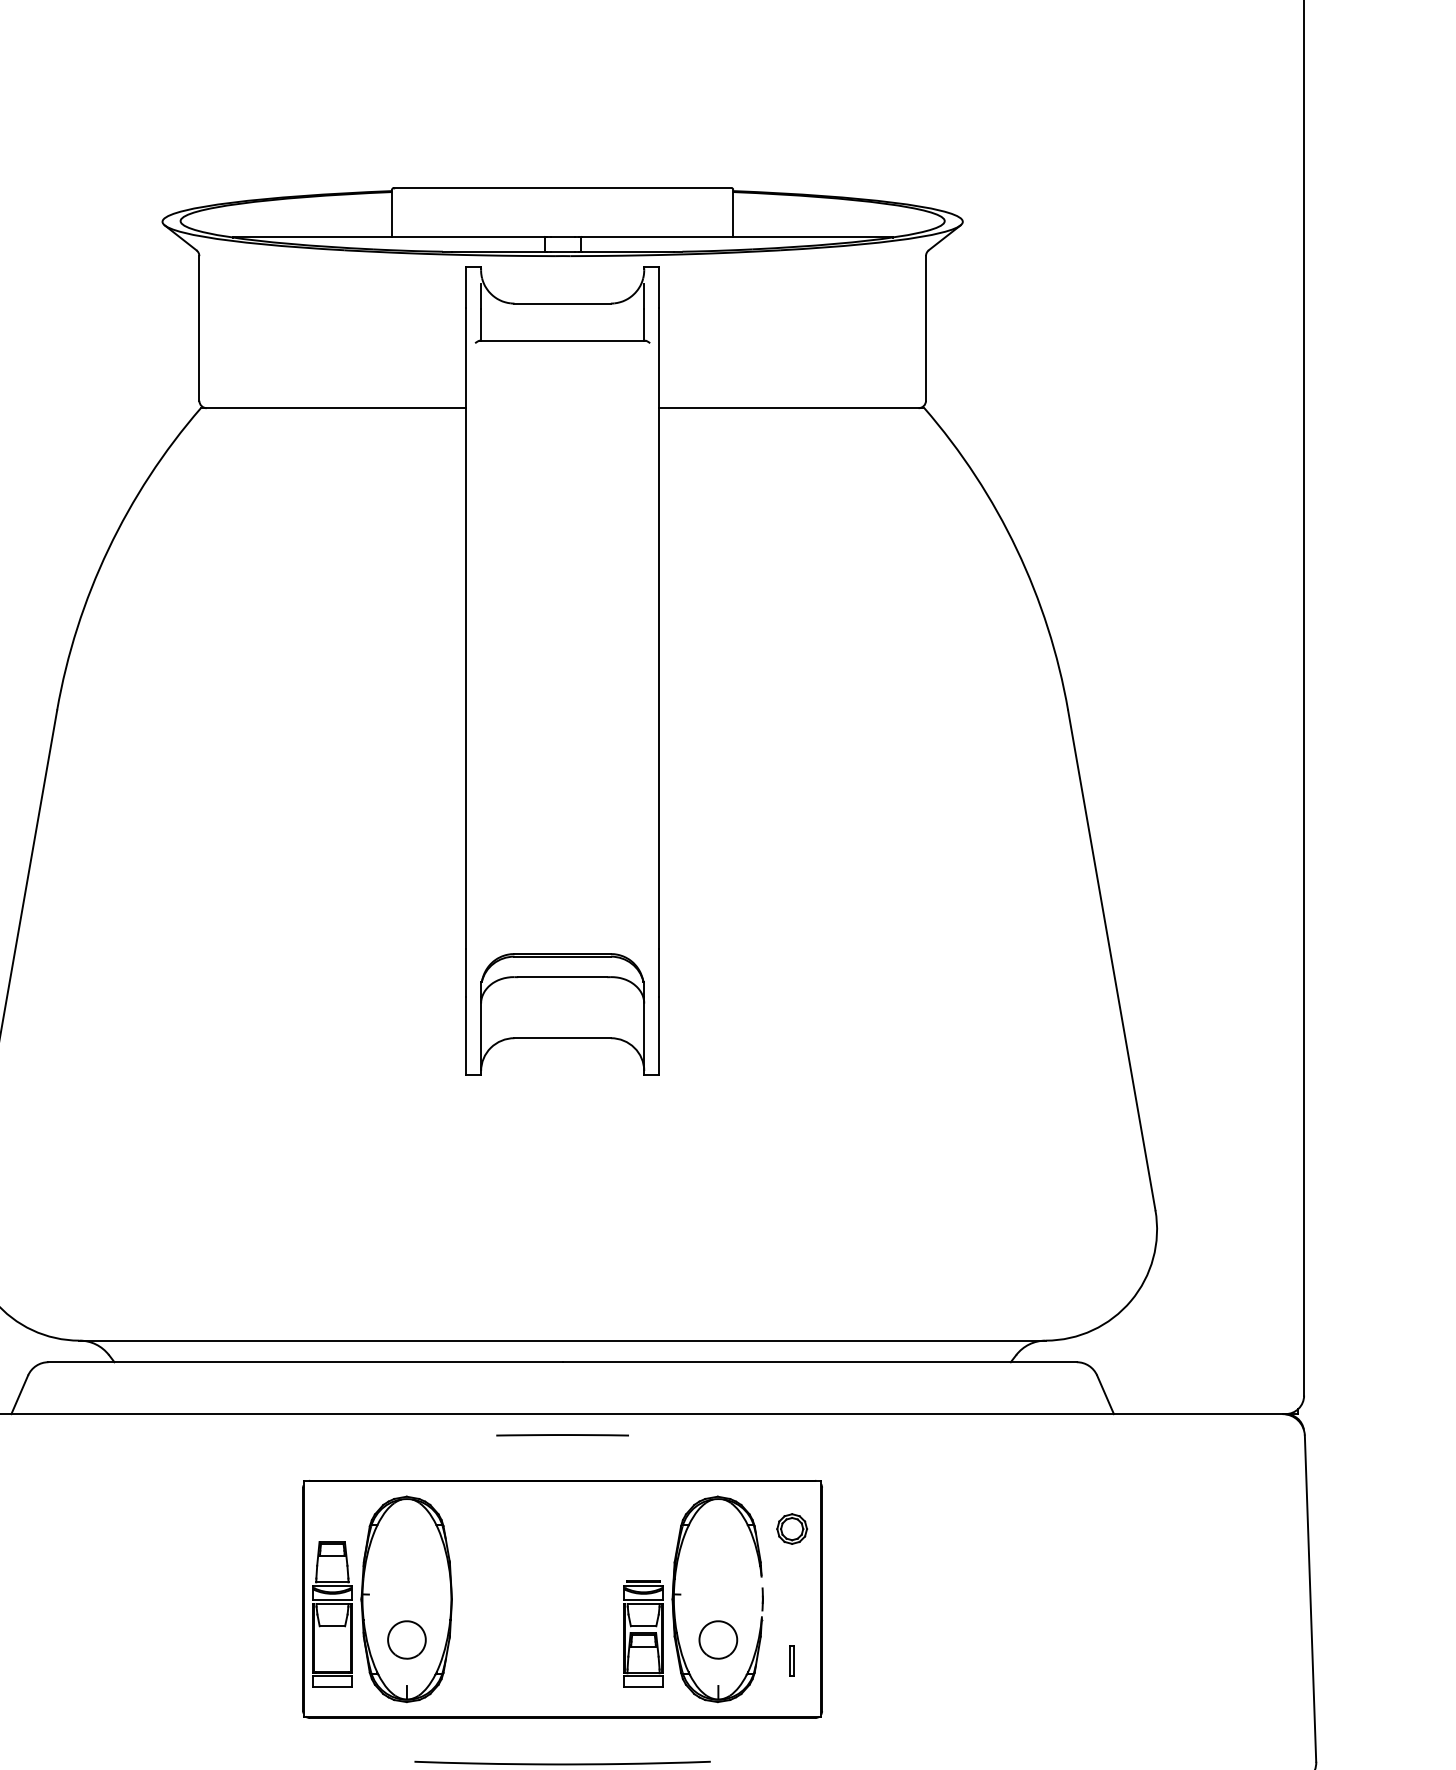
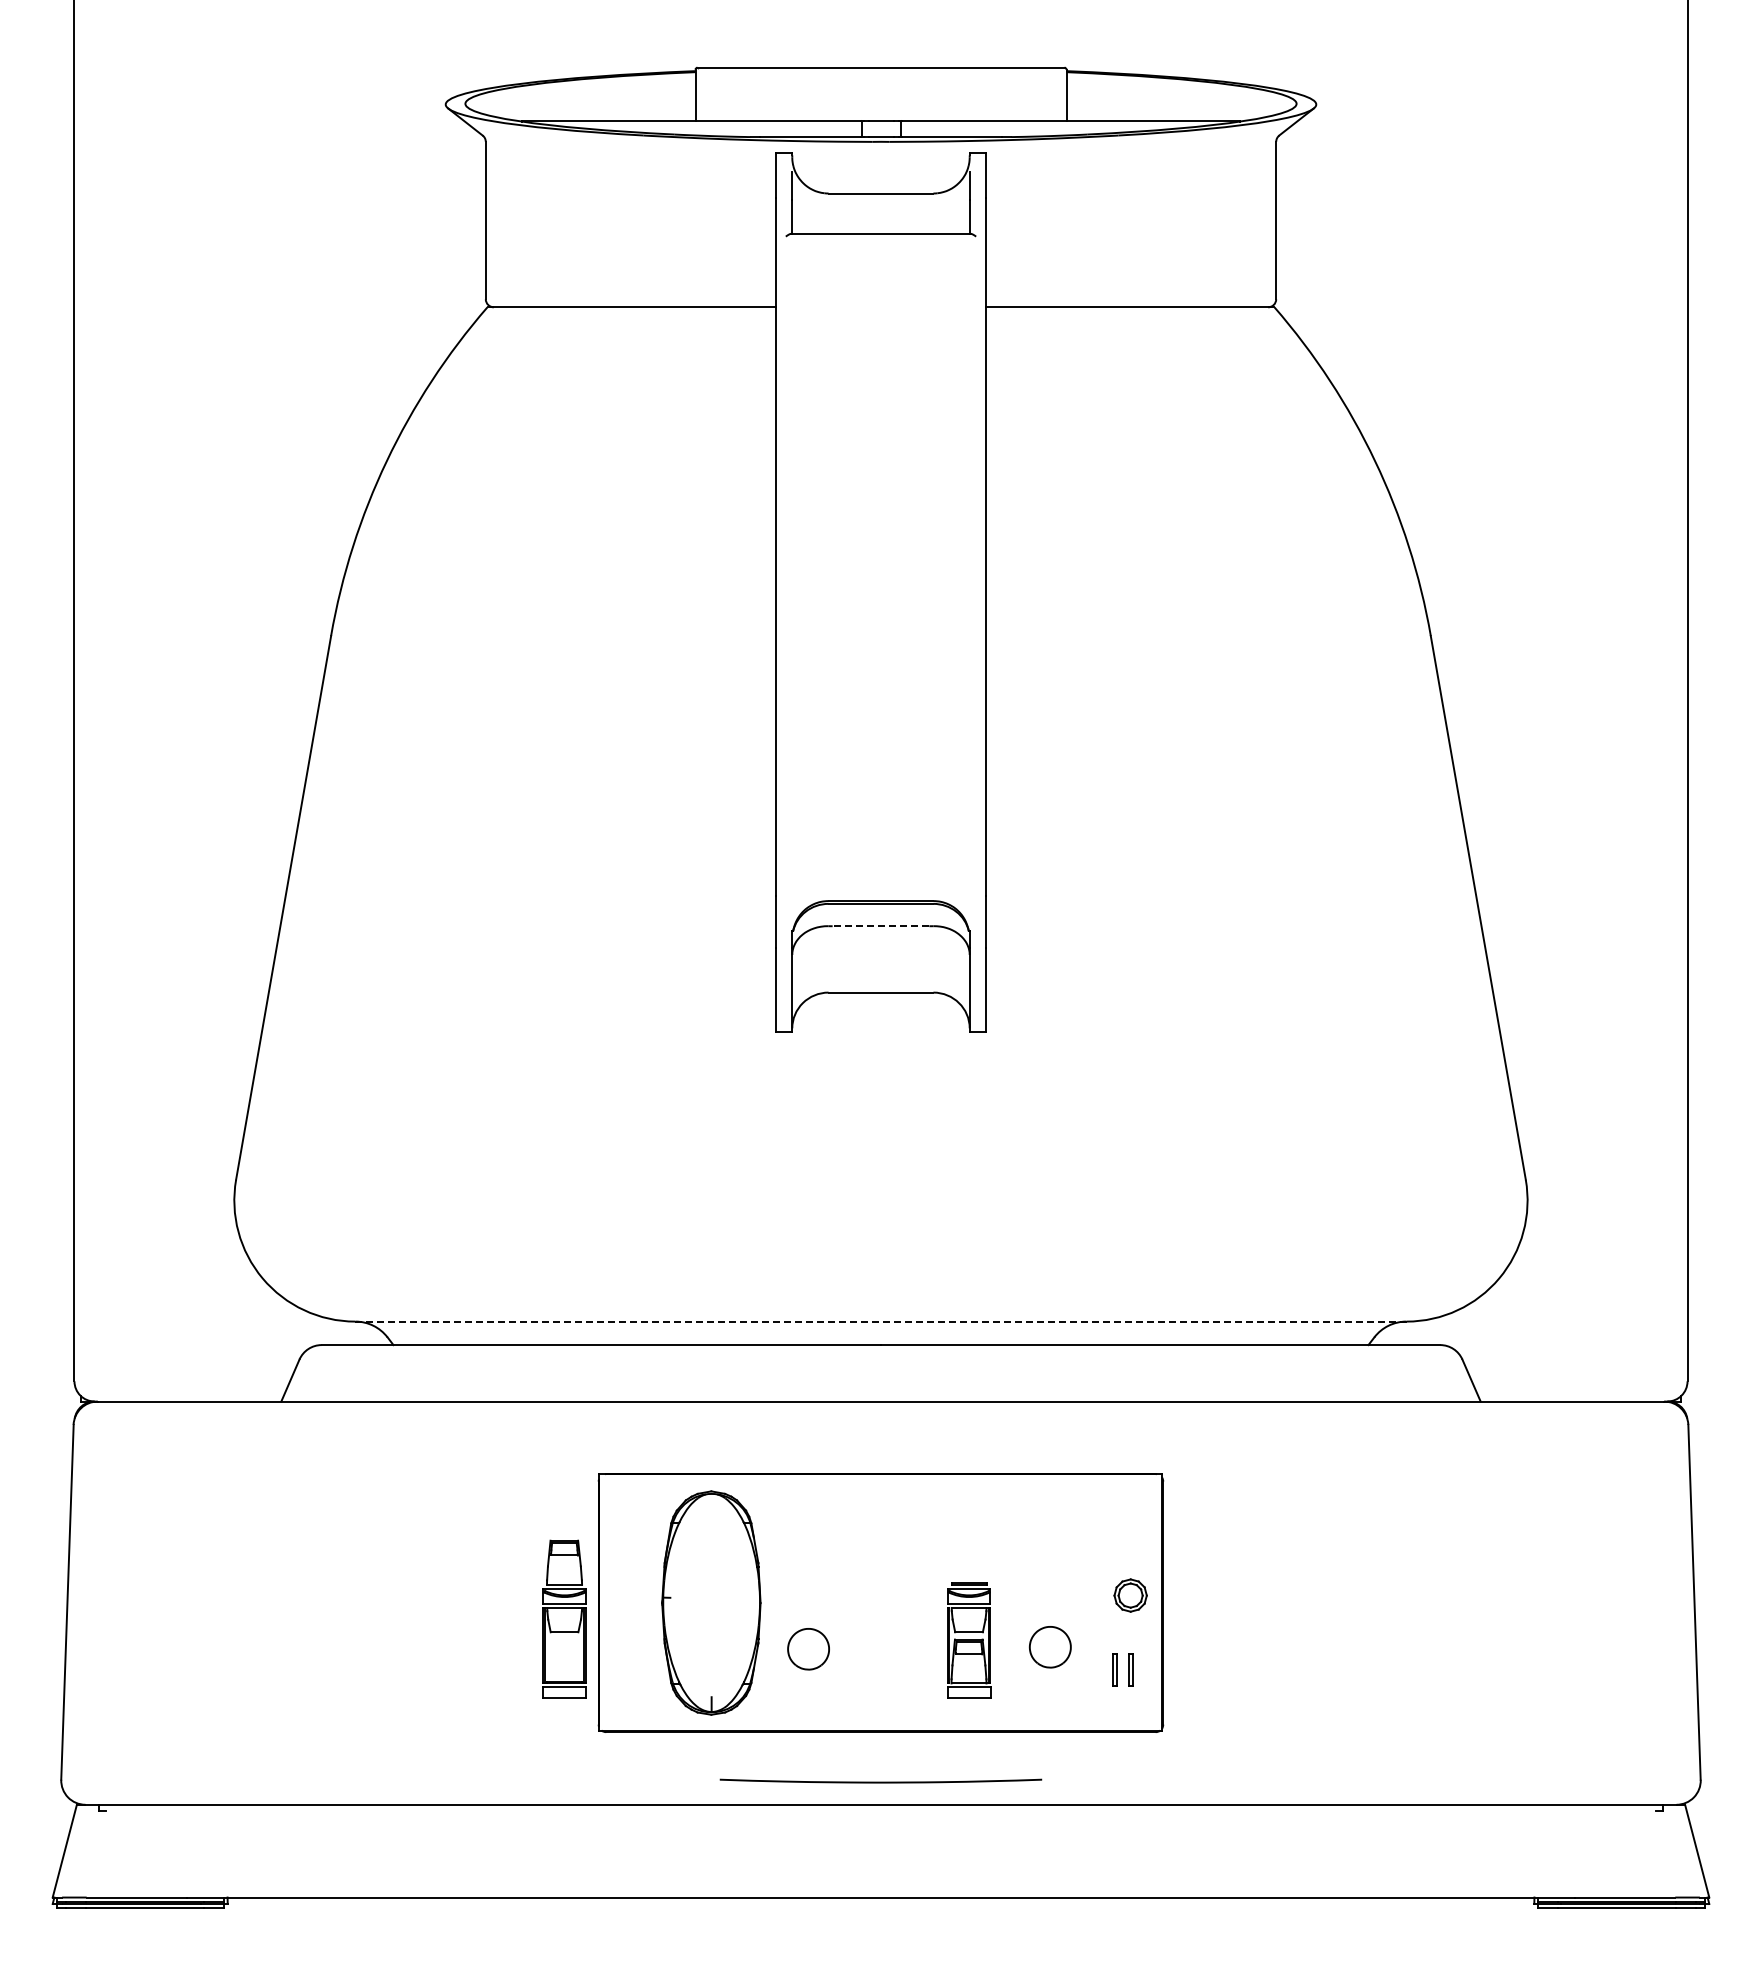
line: (562, 977) -> (880, 926), solid -> dashed
line: (562, 1340) -> (880, 1321), solid -> dashed
line: (562, 1435) -> (880, 1424), removed
part: (792, 1529) -> (1130, 1595), moved
part: (680, 1595) -> (1009, 1598), removed
part: (332, 1613) -> (564, 1618), moved
part: (406, 1640) -> (808, 1649), moved
part: (777, 1660) -> (1114, 1669), added

